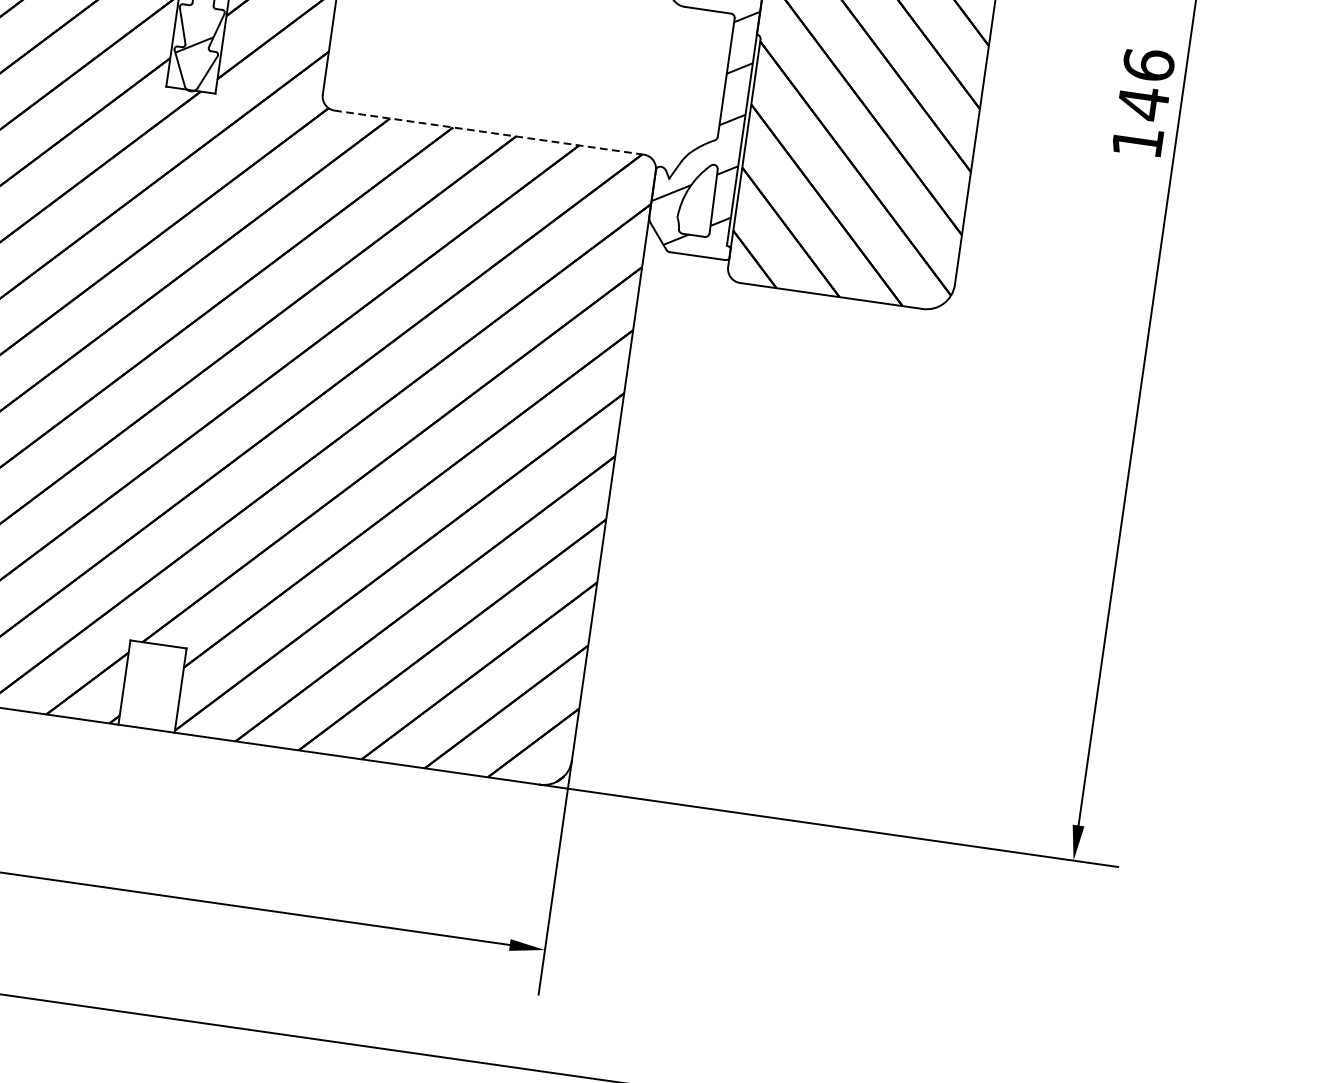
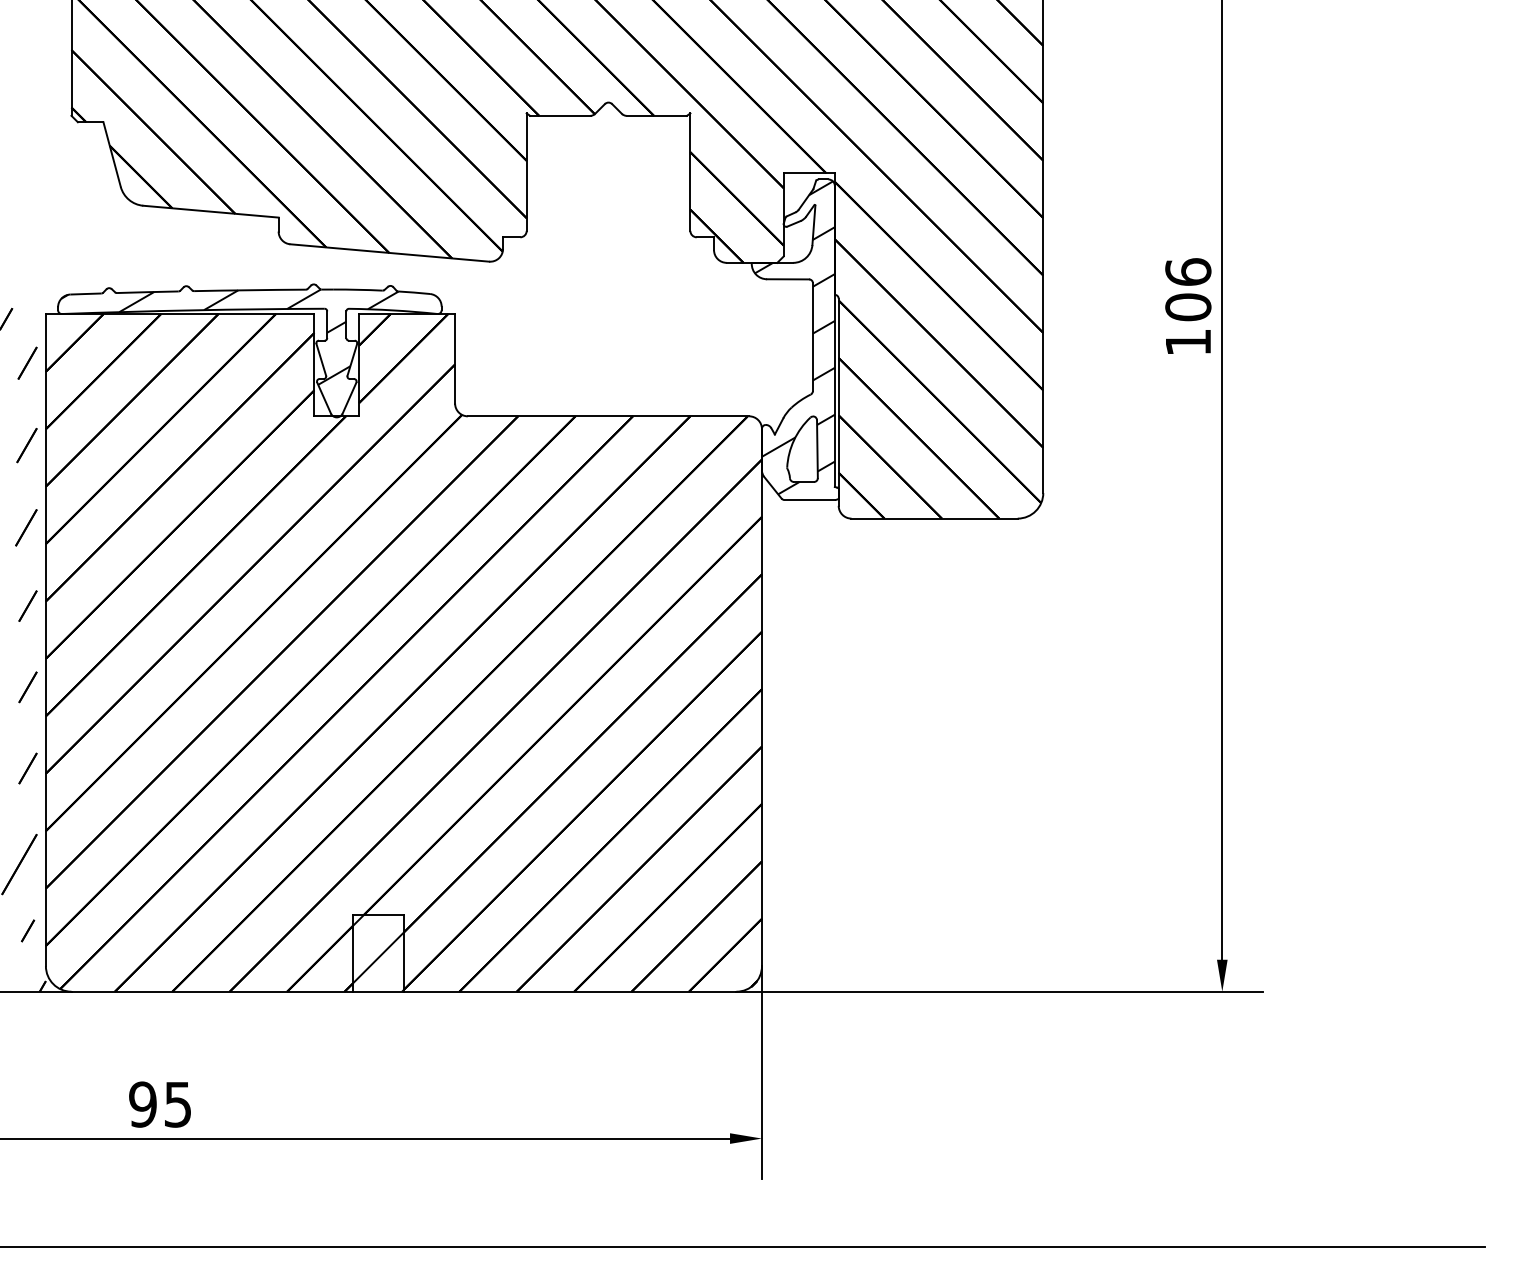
text: (1143, 103) -> (1188, 307), 146 -> 106
line: (489, 132) -> (608, 416), dashed -> solid
hatch: (151, 686) -> (377, 953), added

